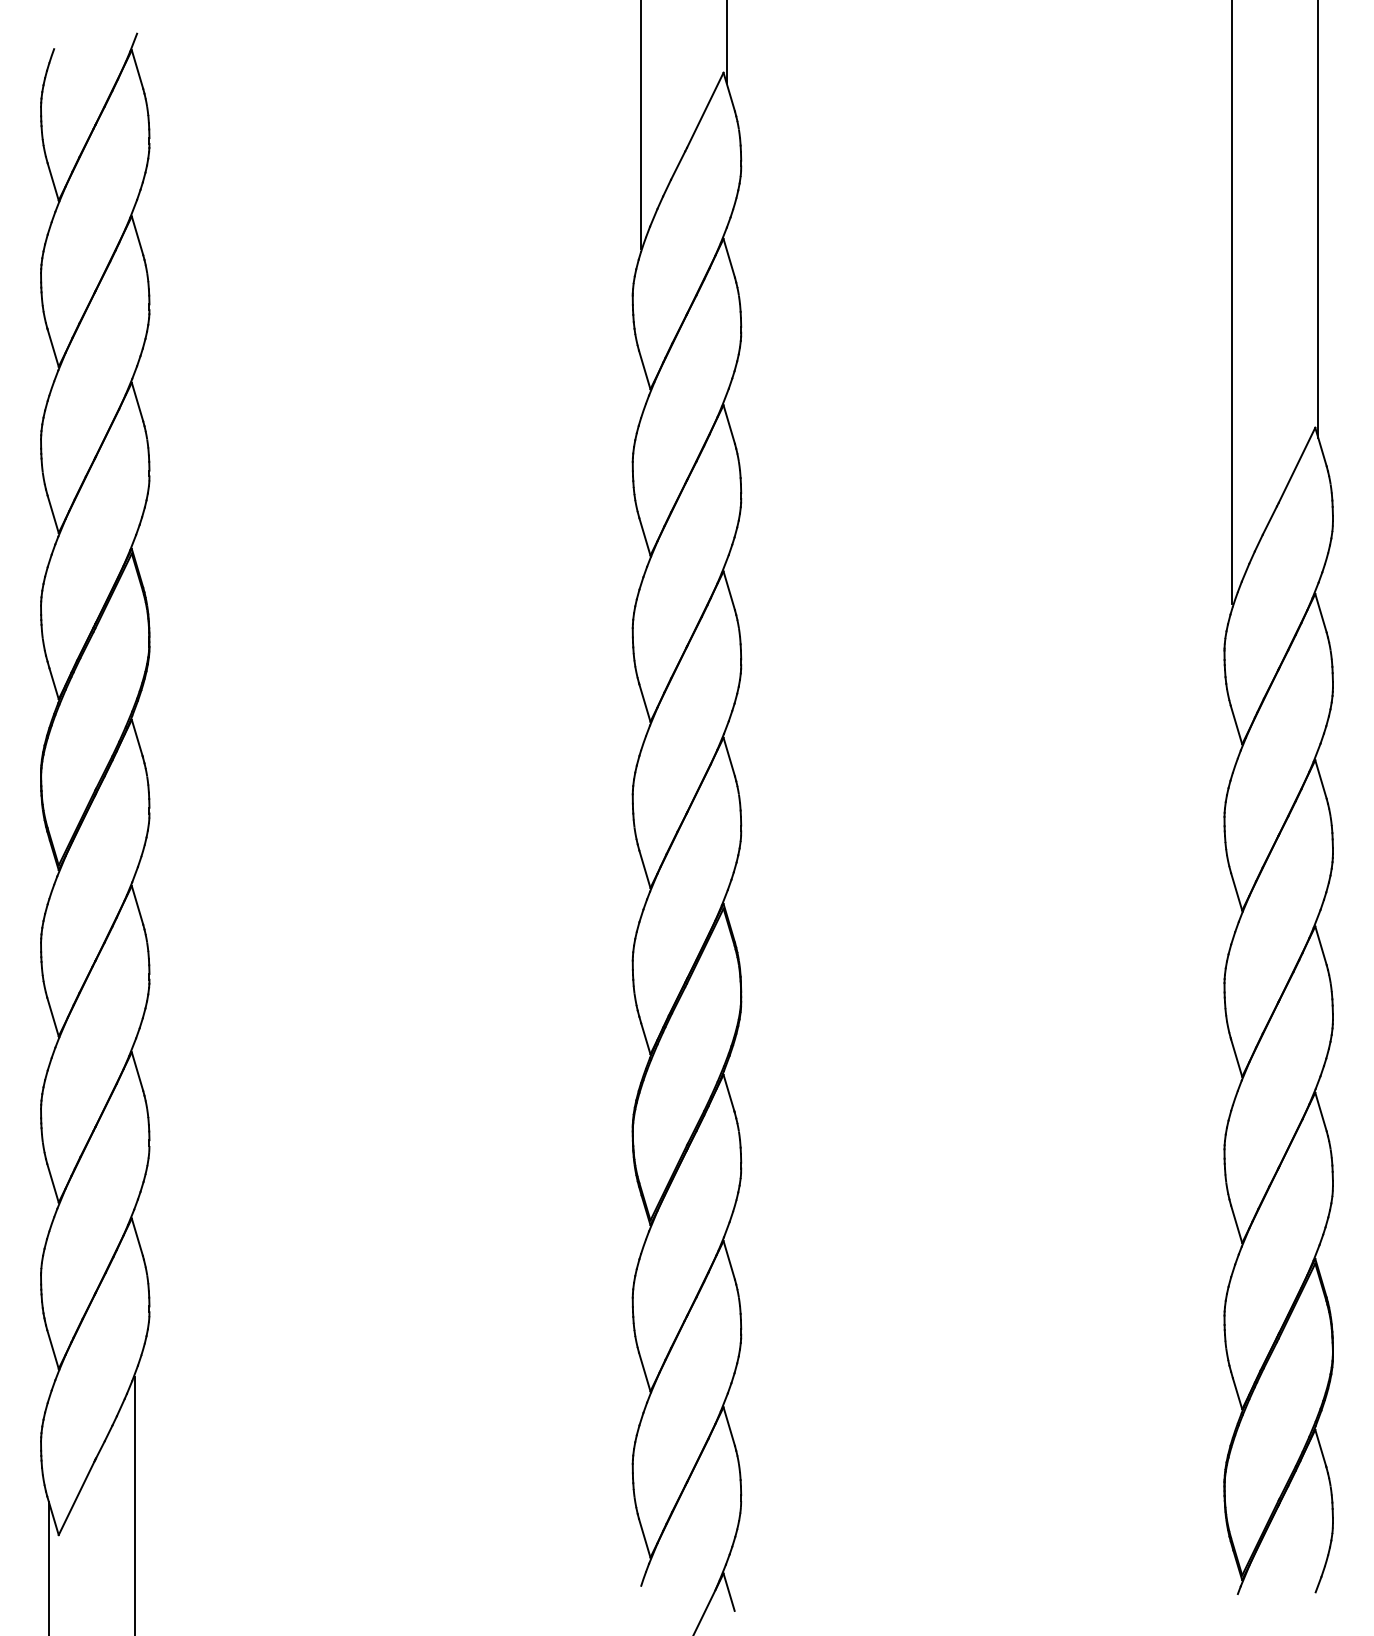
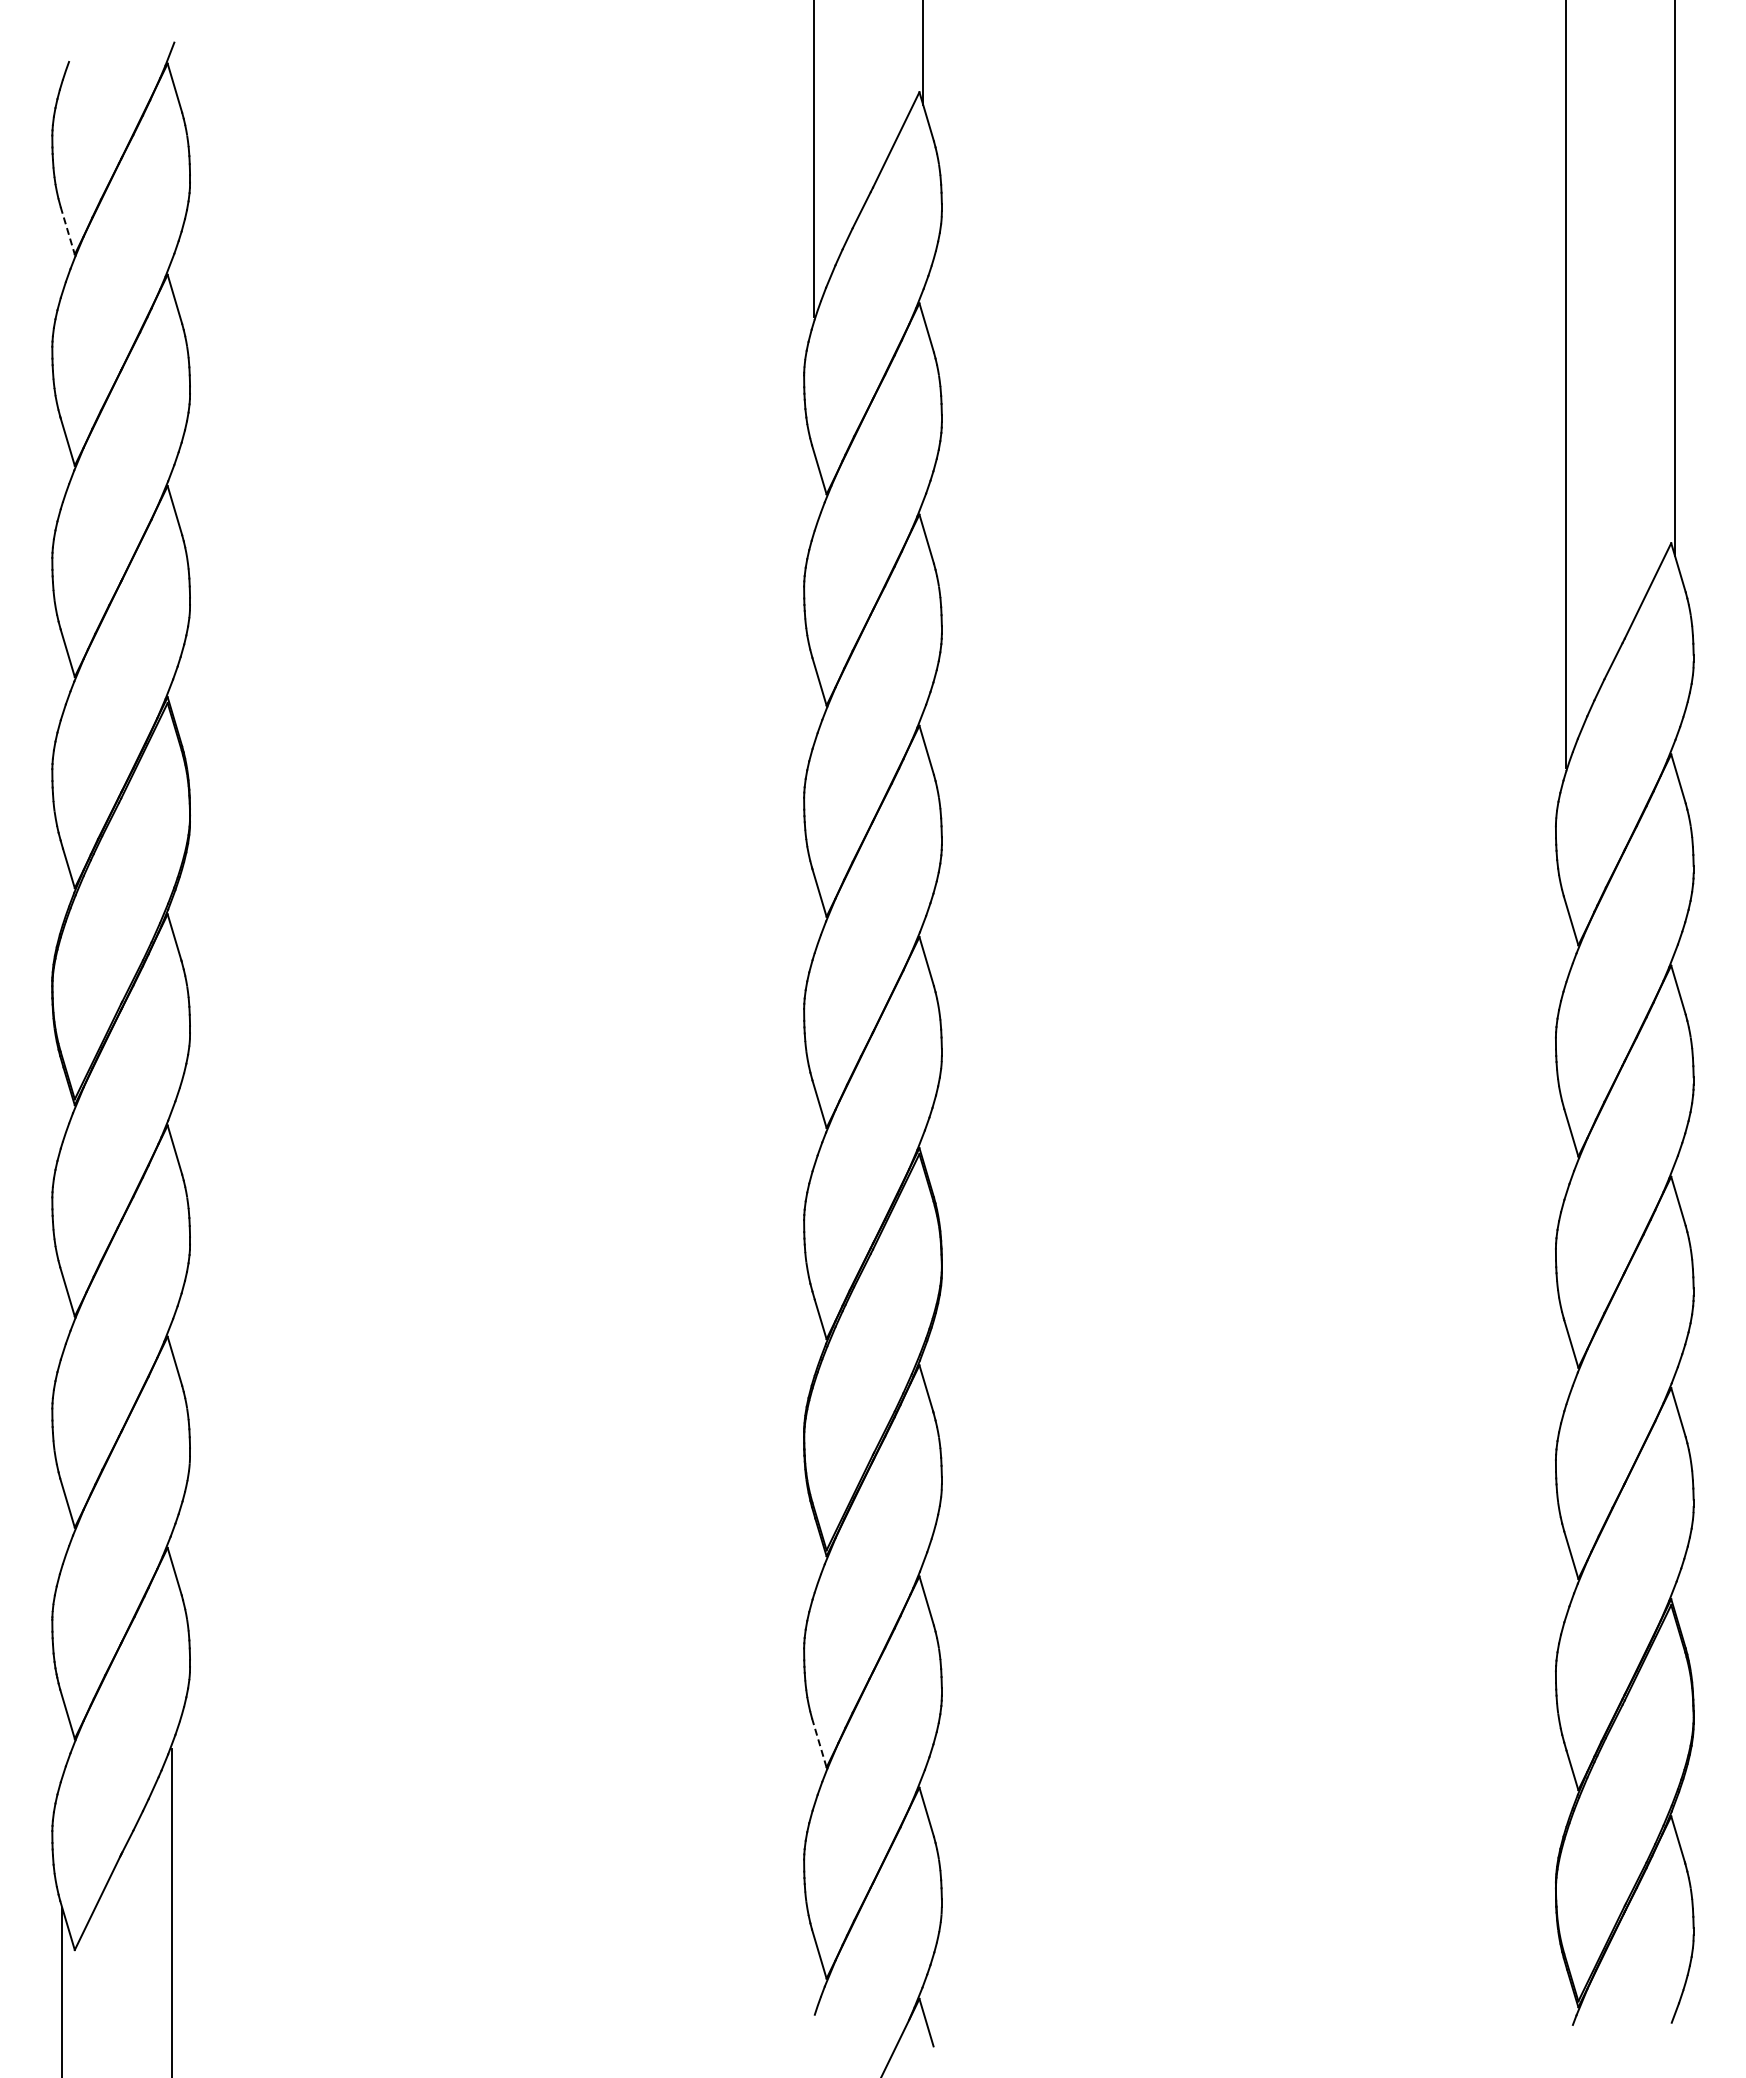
line: (52, 181) -> (67, 230), solid -> dashed
line: (644, 1371) -> (819, 1742), solid -> dashed

